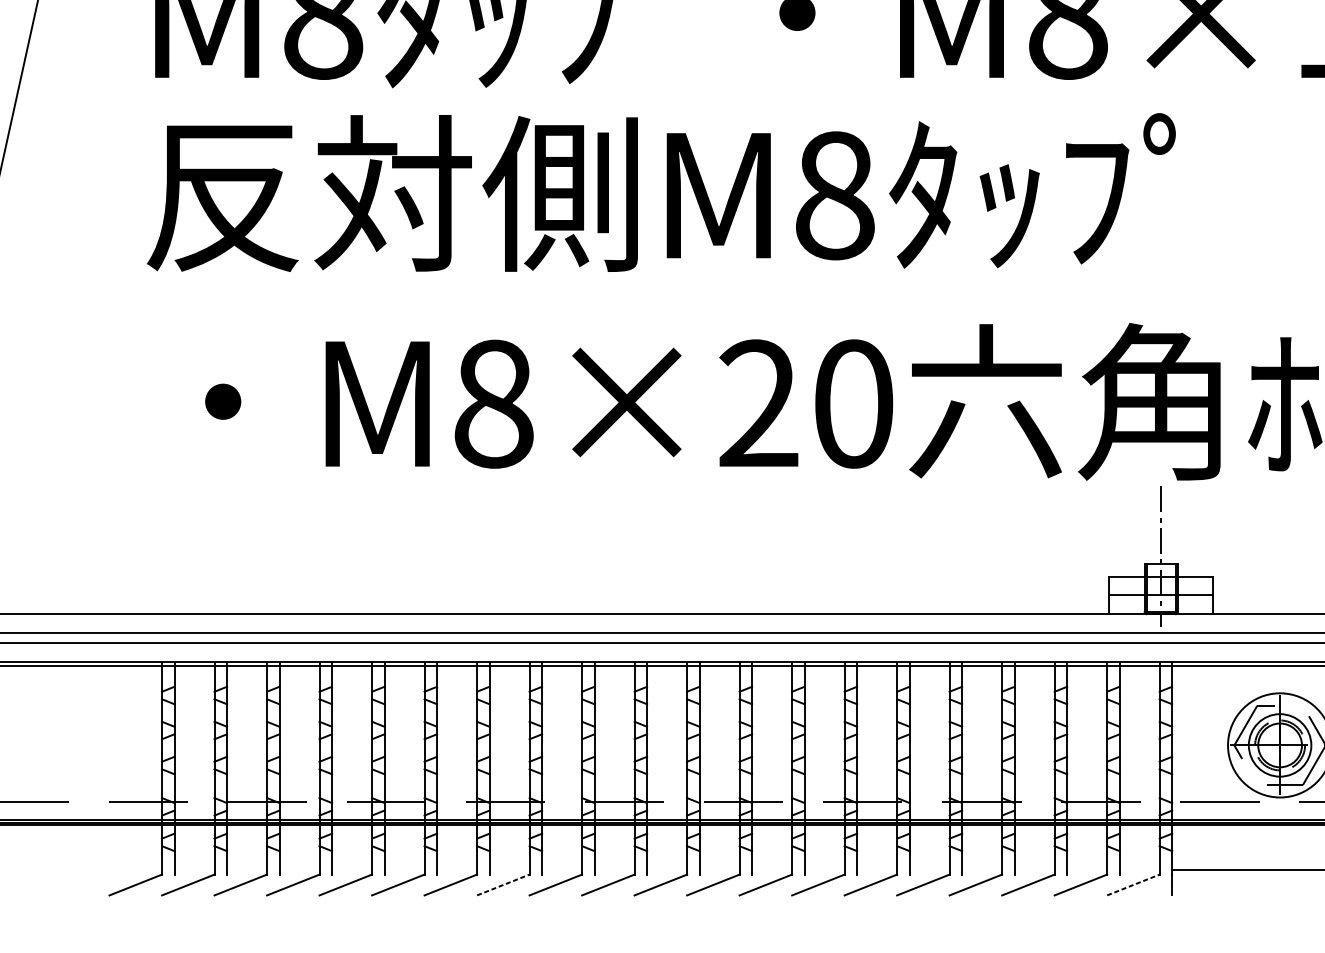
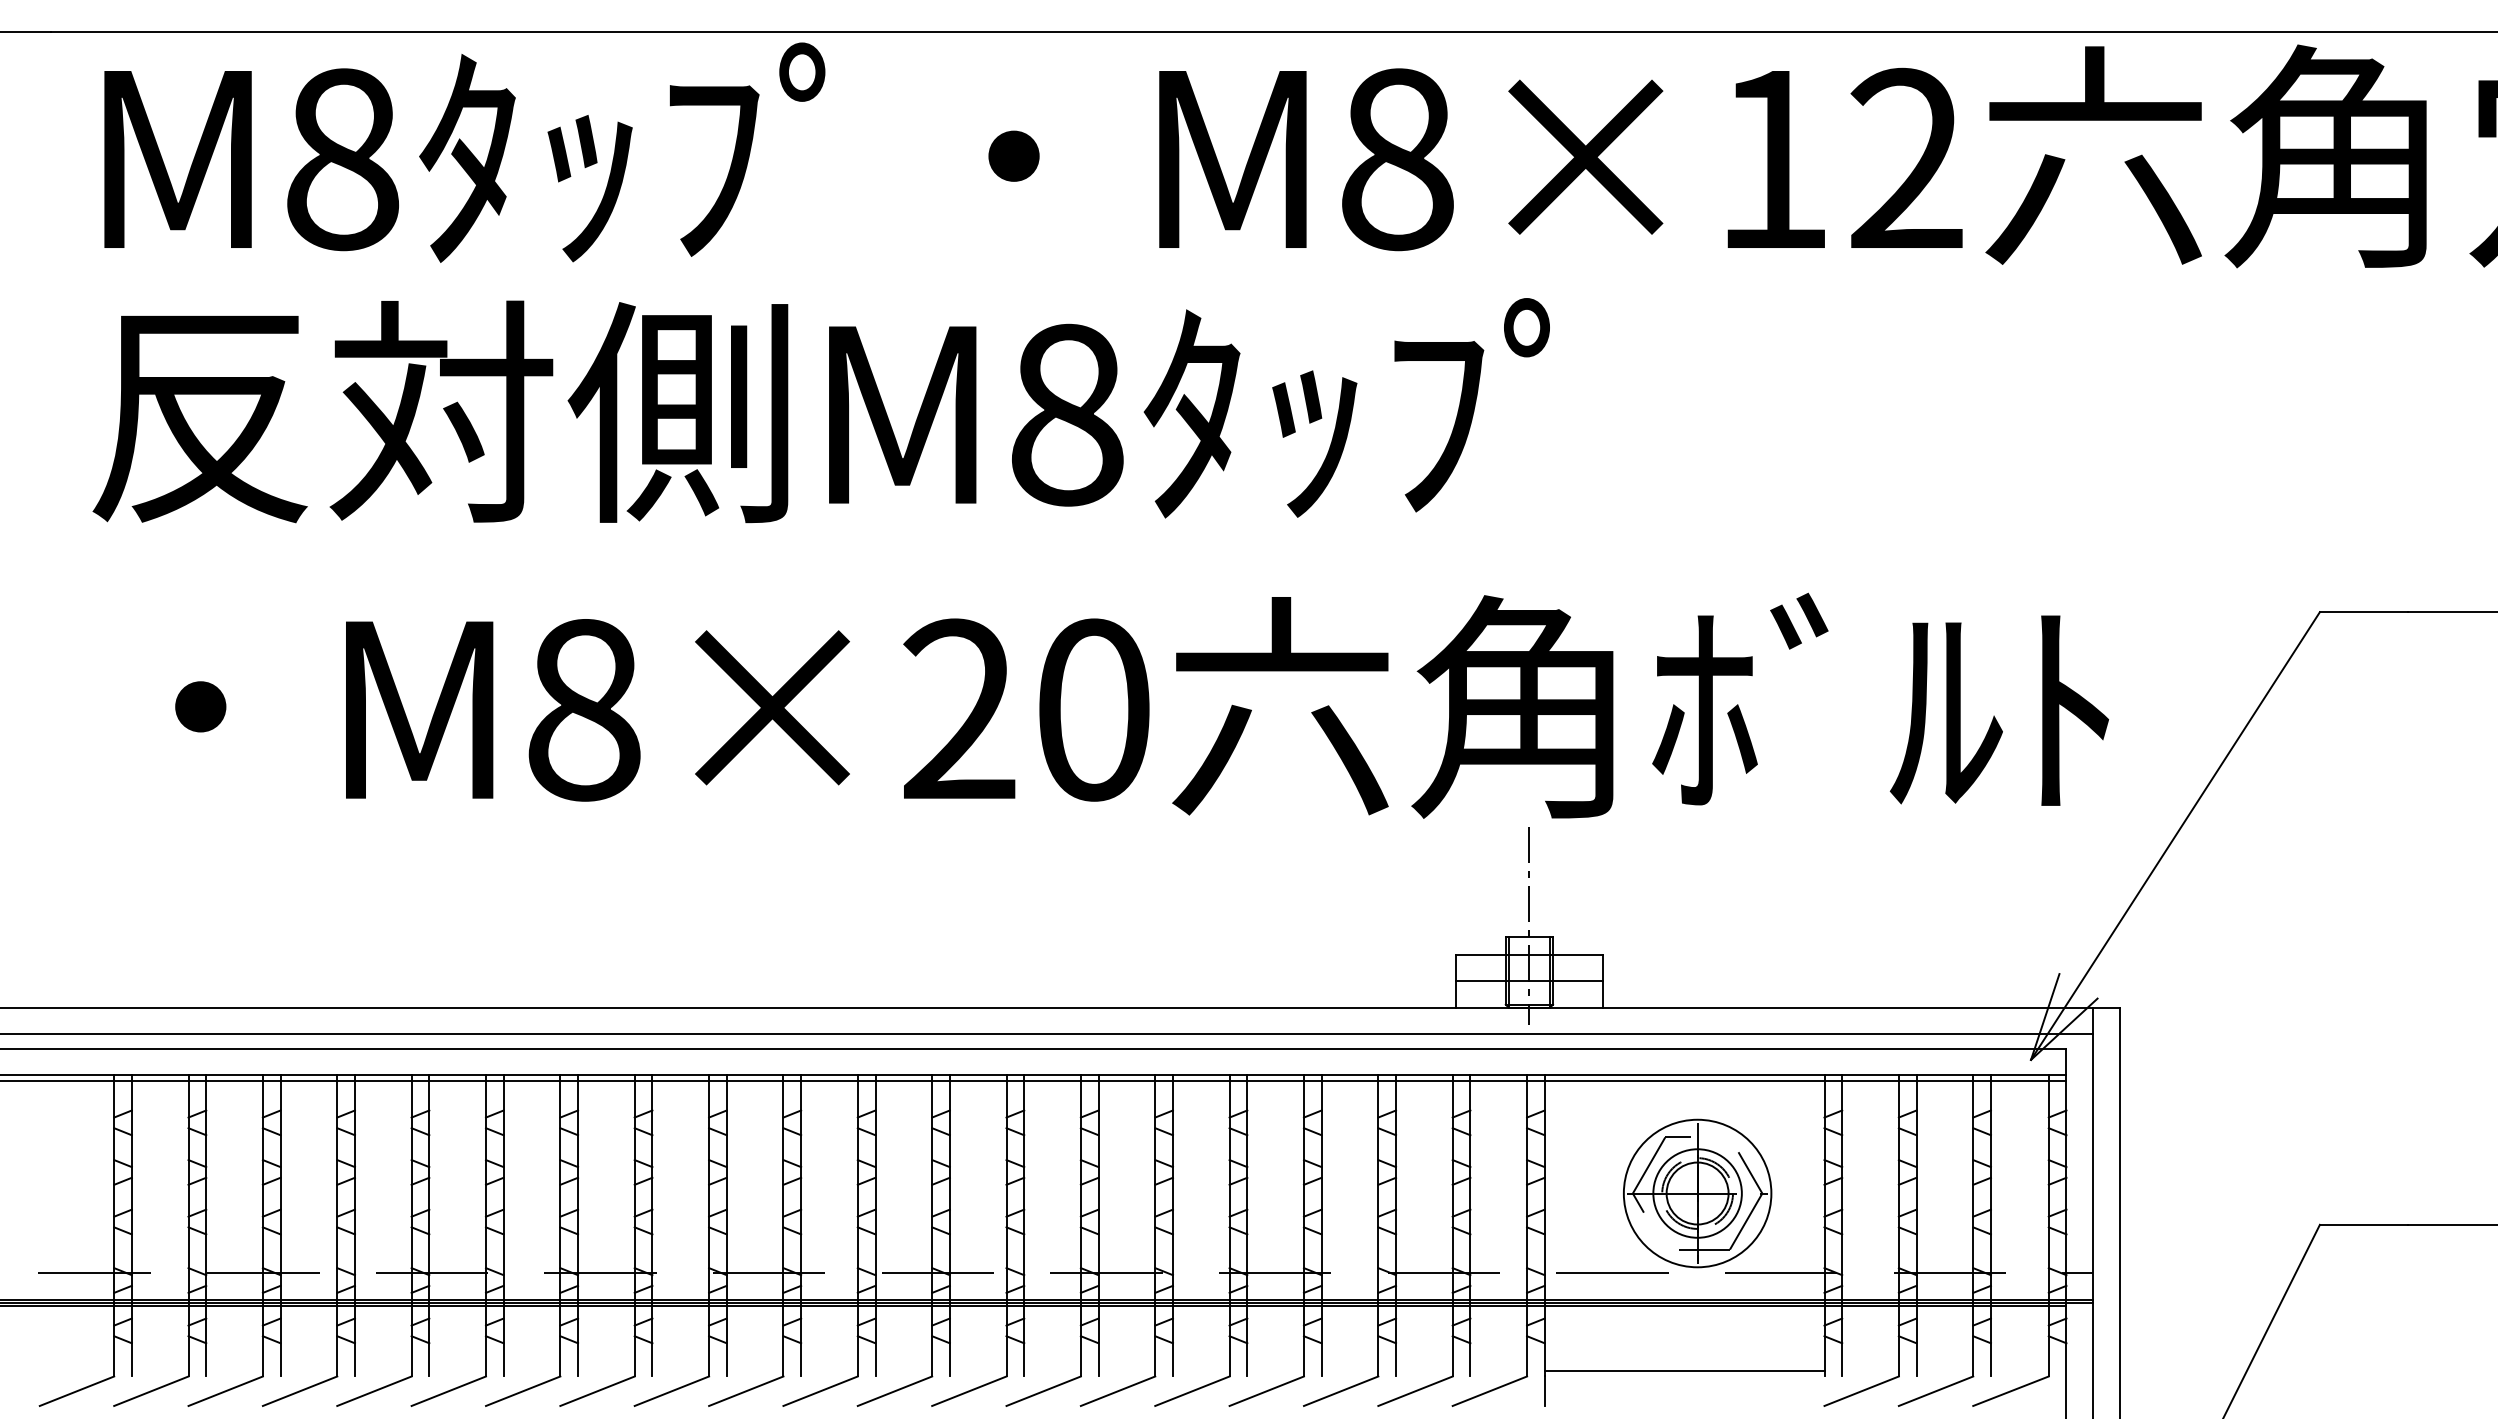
line: (503, 885) -> (597, 1391), dashed -> solid
line: (1133, 885) -> (1490, 1391), dashed -> solid

